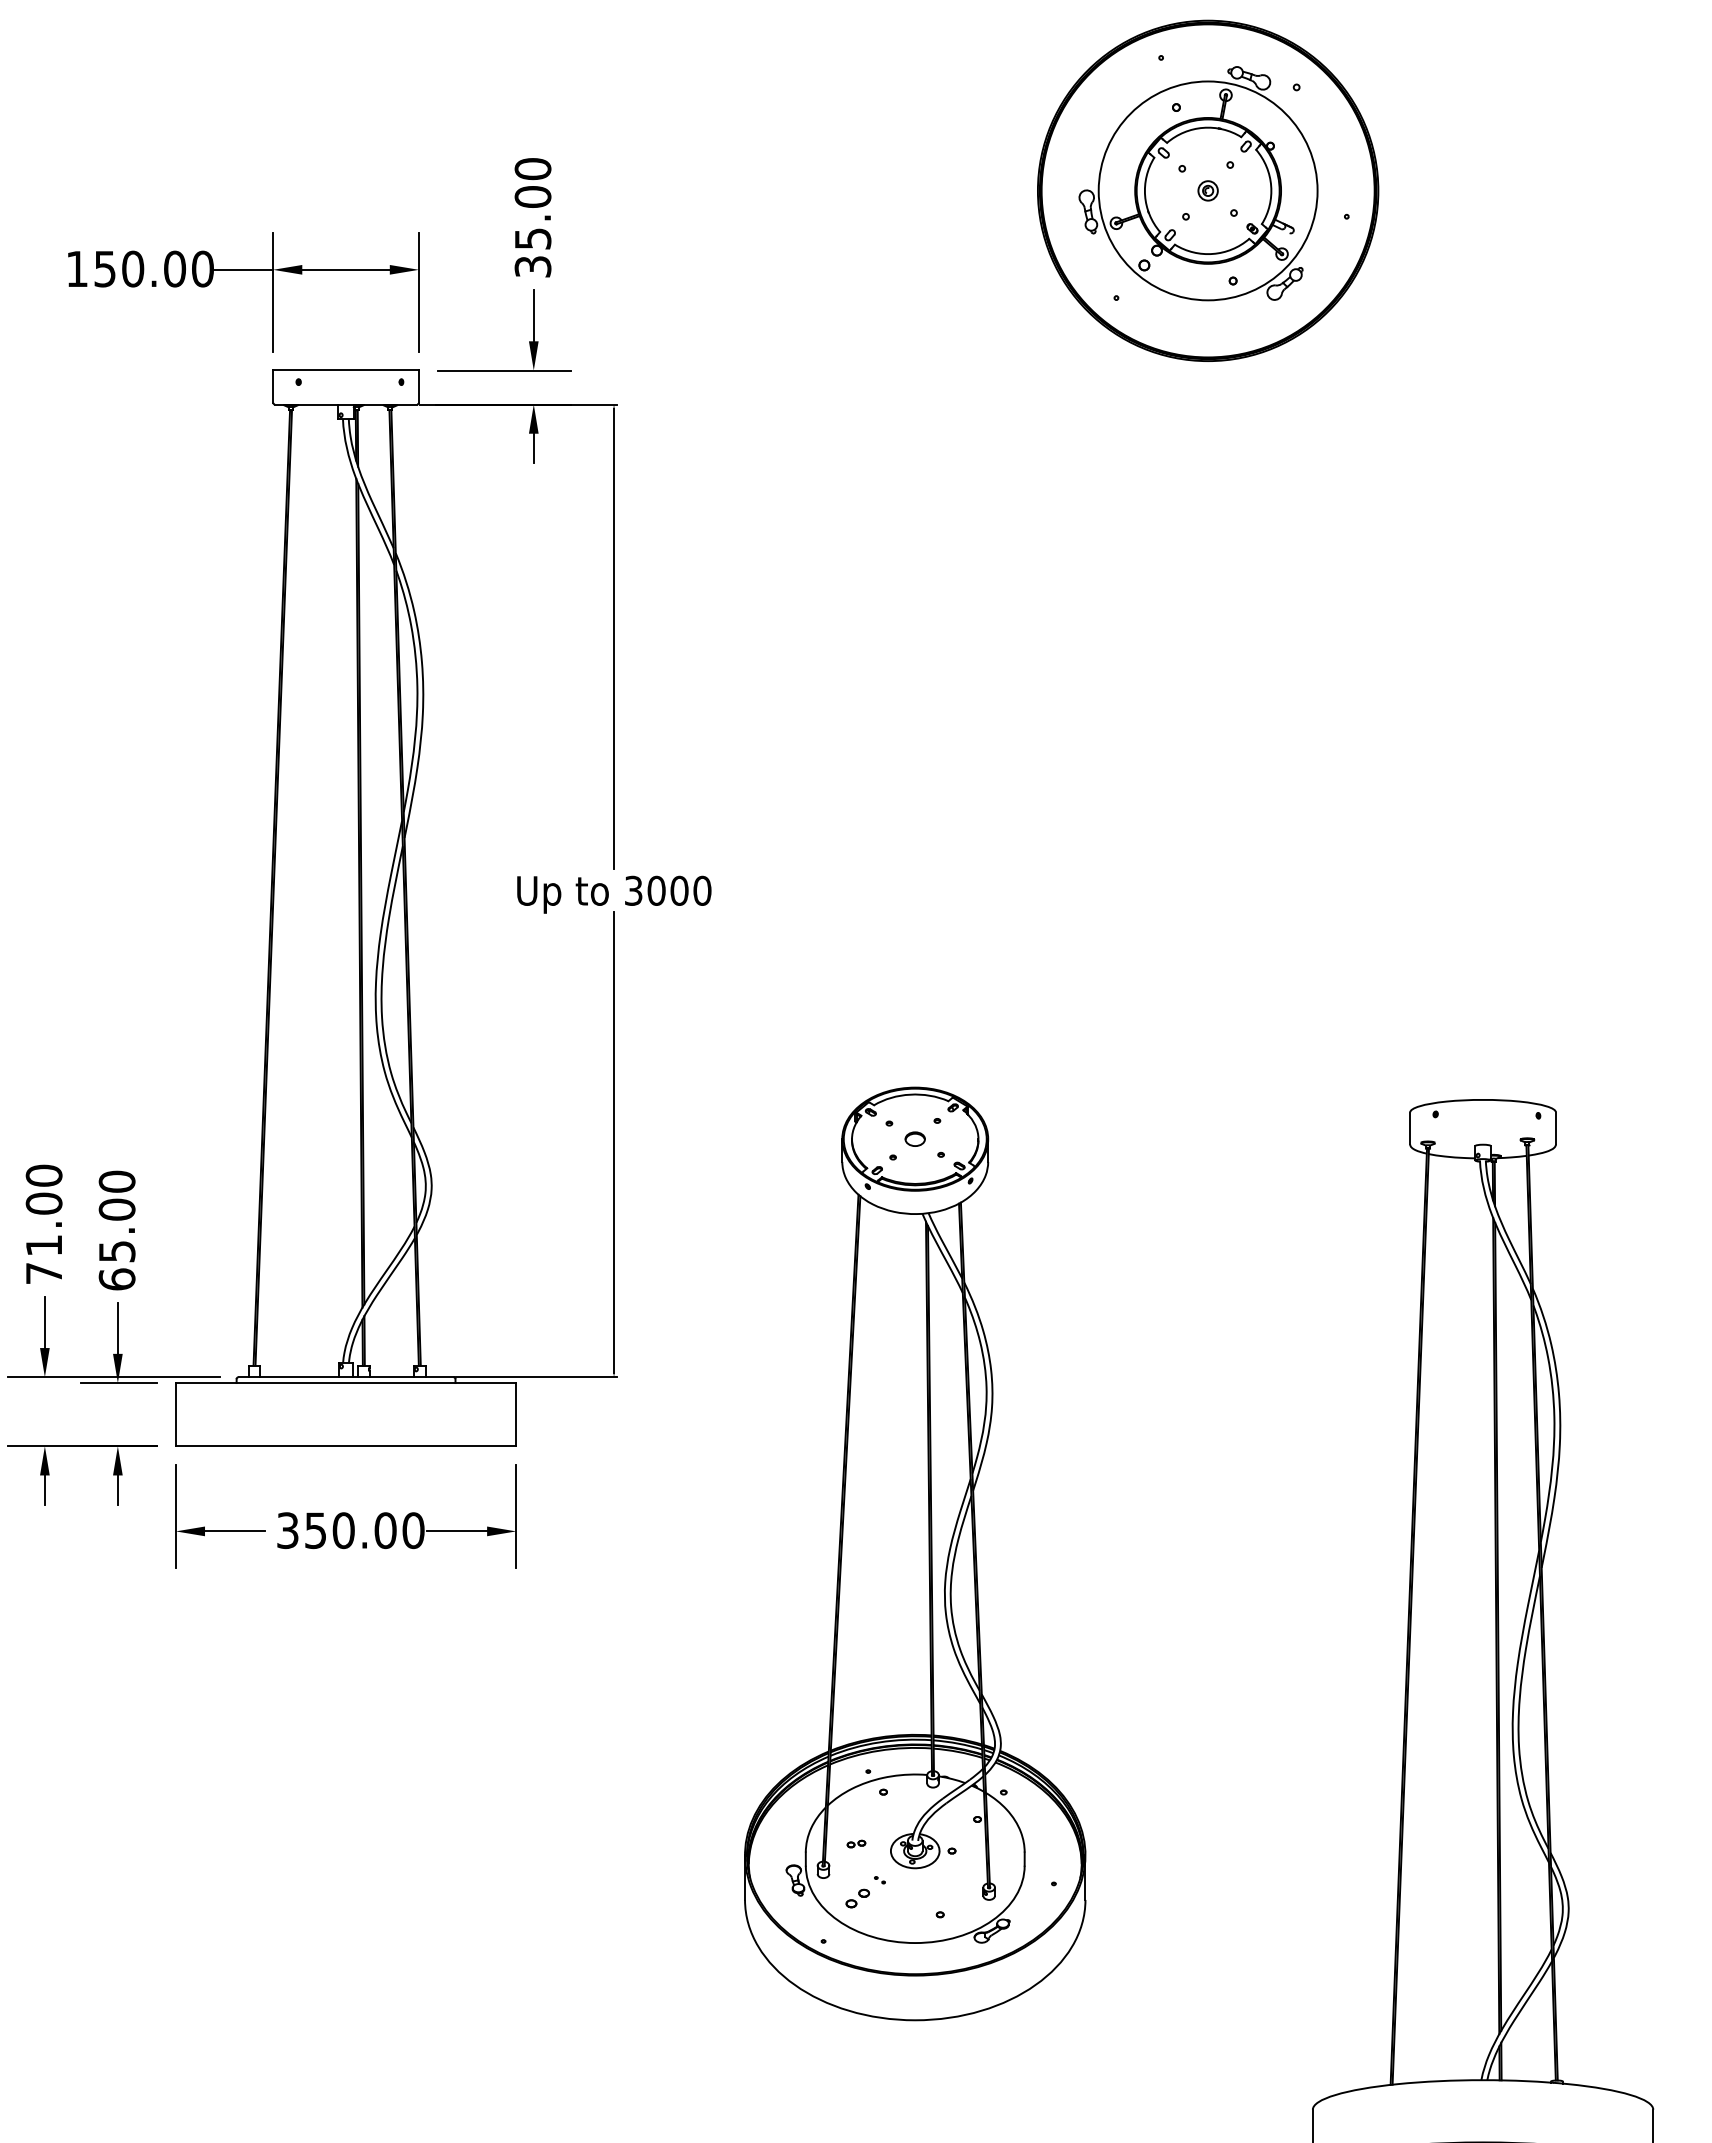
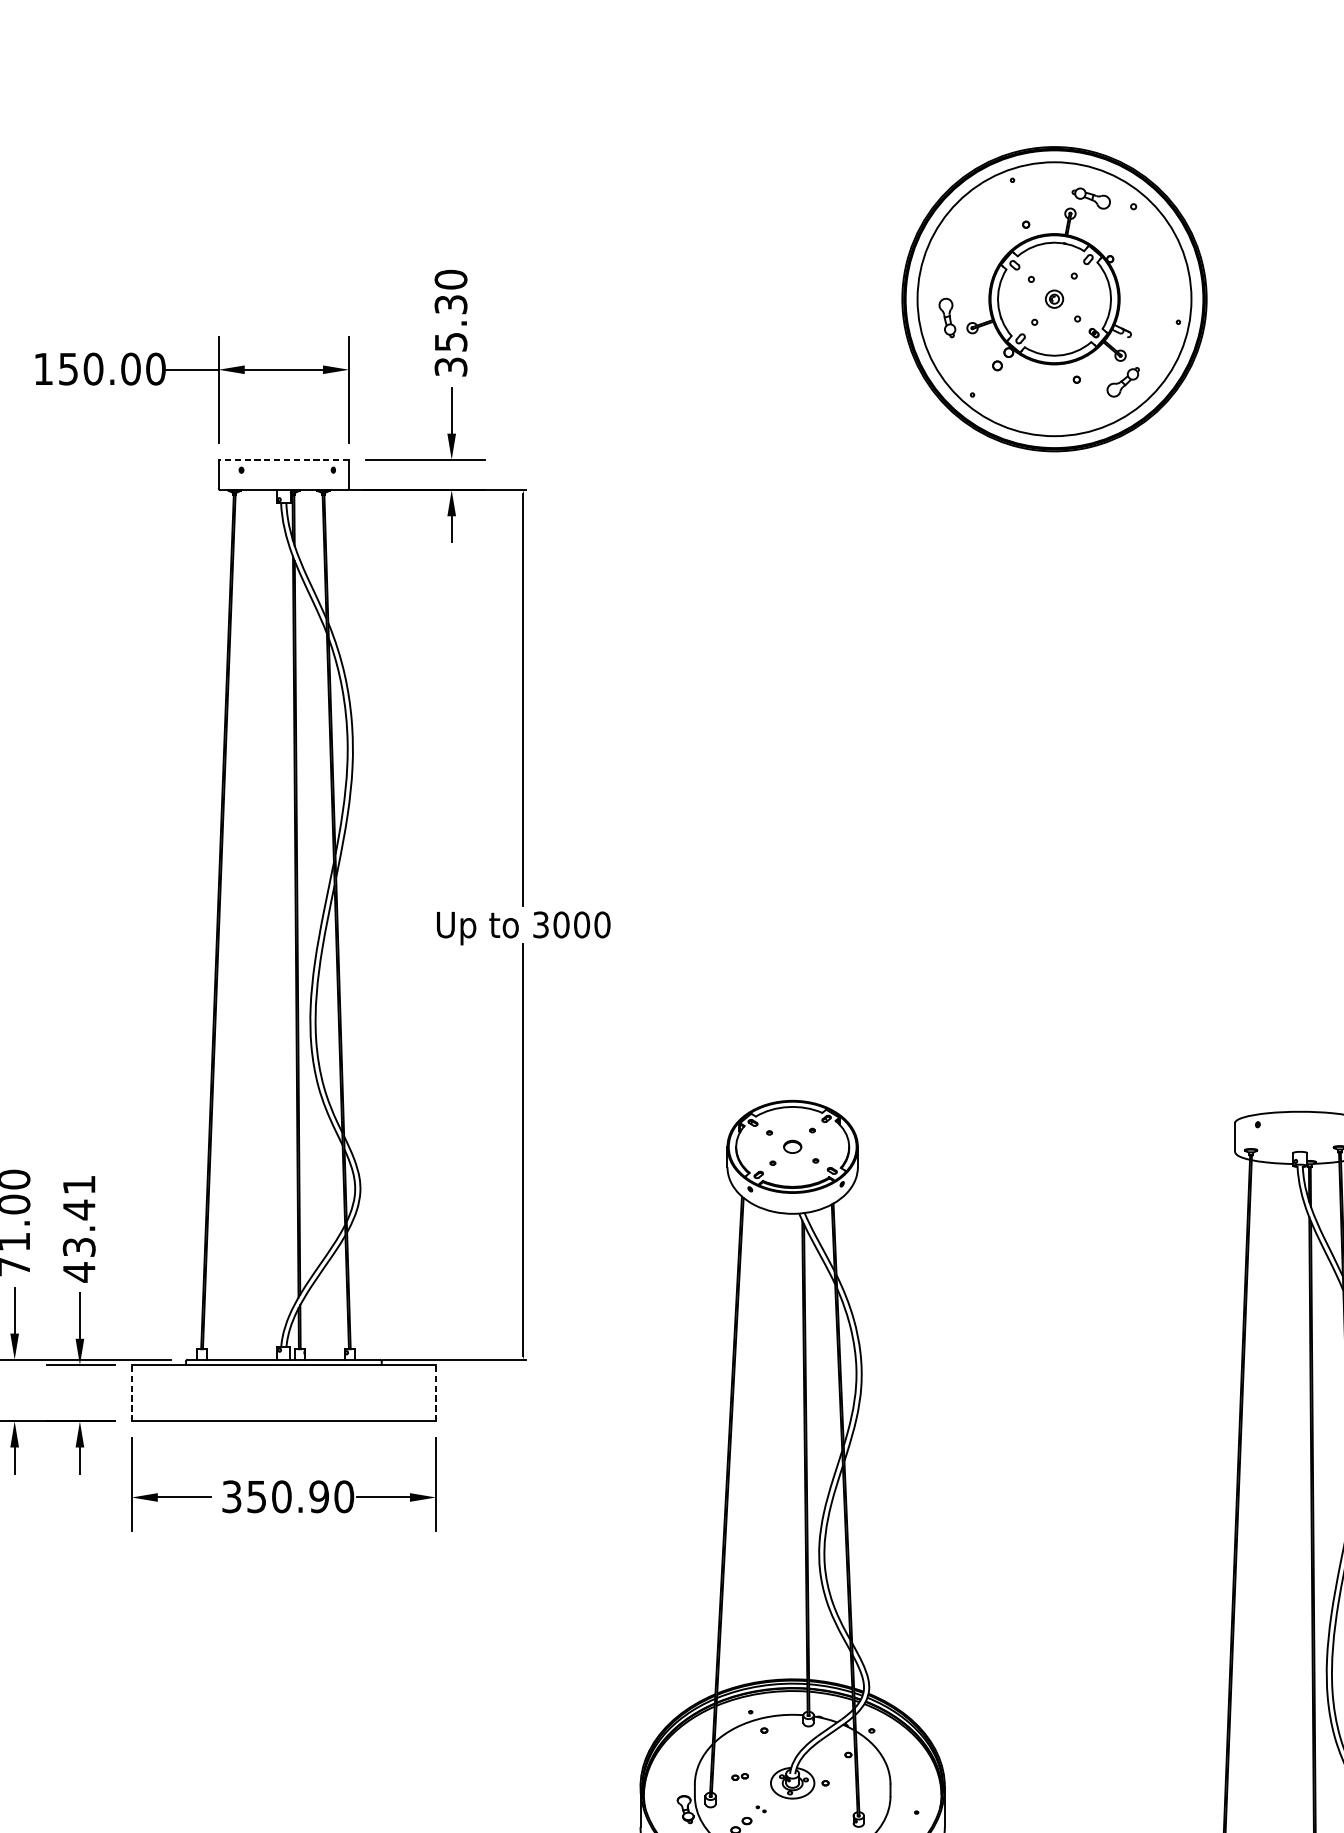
circle: (1207, 190) -> (1053, 298), size x1.4
text: (532, 196) -> (450, 304), 35.00 -> 35.30
line: (346, 370) -> (284, 459), solid -> dashed
text: (116, 1230) -> (78, 1228), 65.00 -> 43.41
line: (175, 1414) -> (131, 1392), solid -> dashed
line: (516, 1414) -> (436, 1392), solid -> dashed
text: (385, 1530) -> (319, 1496), 350.00 -> 350.90

